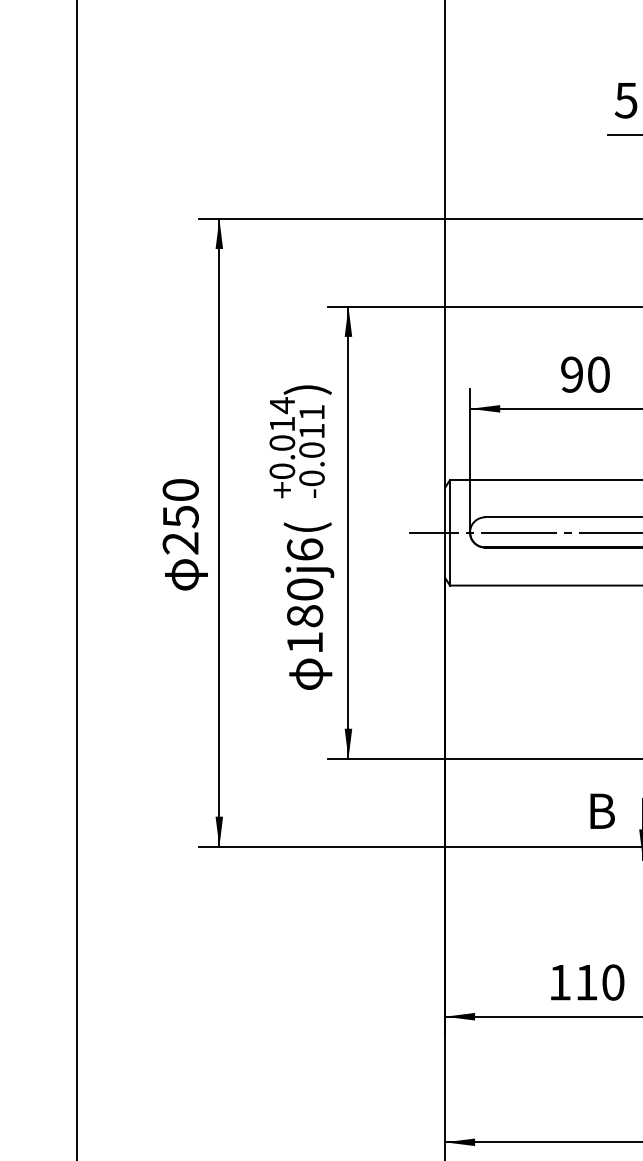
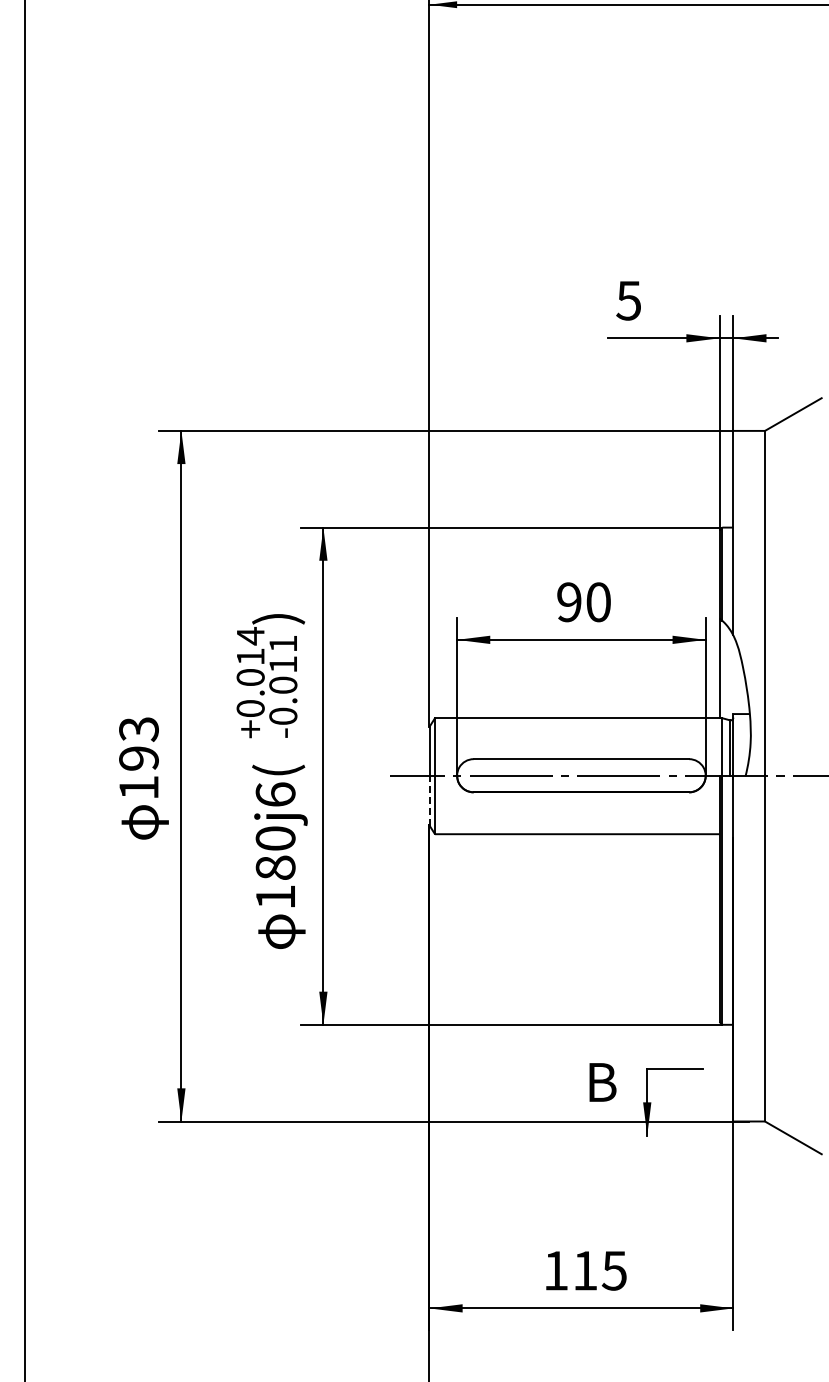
text: (180, 516) -> (138, 758), 250 -> 193
line: (444, 554) -> (429, 800), solid -> dashed
text: (612, 982) -> (613, 1270), 110 -> 115

